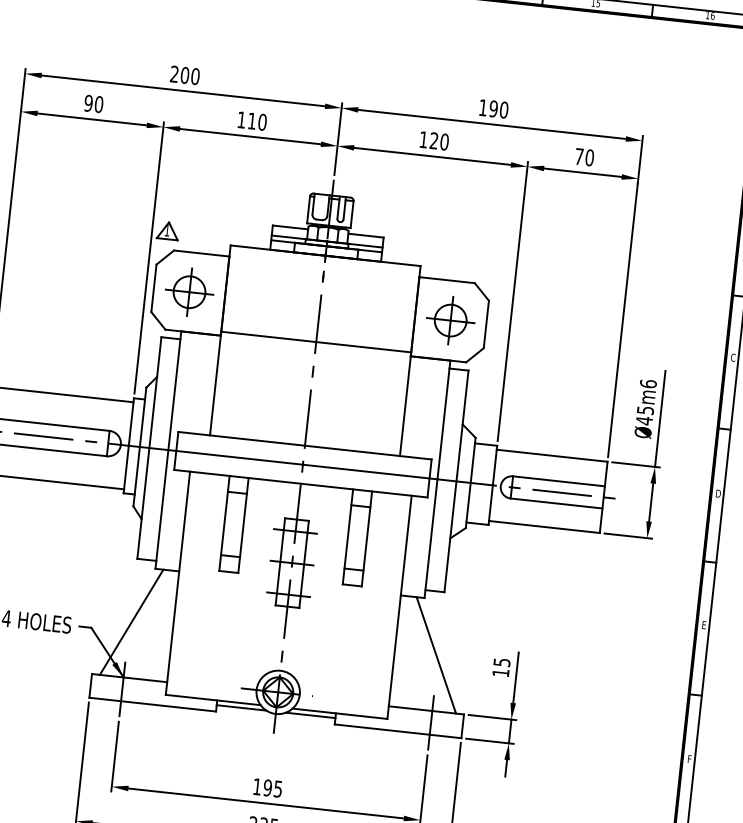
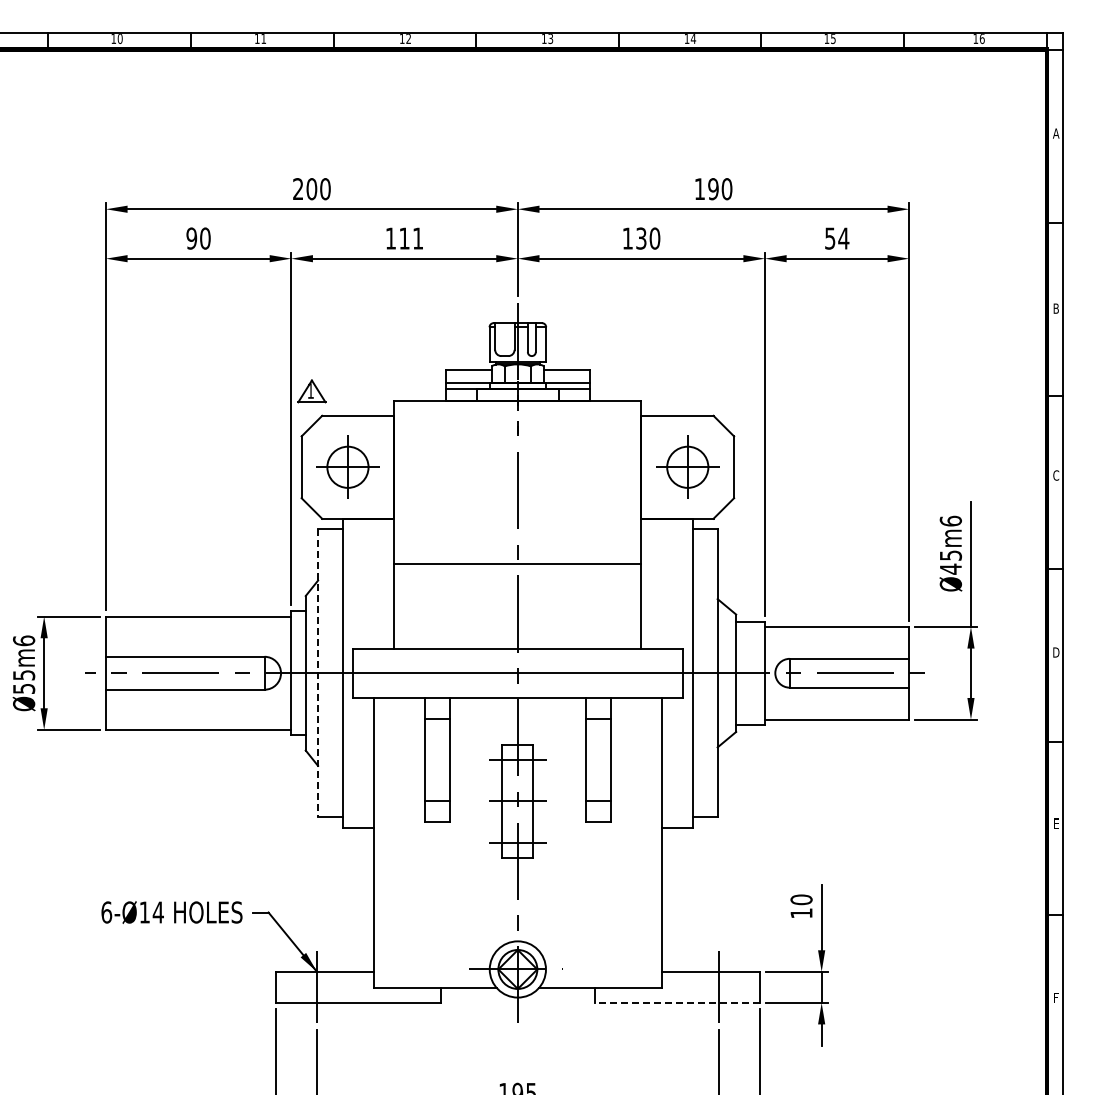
text: (262, 122) -> (417, 238), 110 -> 111
text: (434, 140) -> (641, 238), 120 -> 130
text: (584, 157) -> (837, 238), 70 -> 54
line: (315, 341) -> (517, 563), moved
line: (149, 448) -> (318, 673), solid -> dashed
line: (131, 622) -> (319, 899), removed
line: (435, 655) -> (715, 899), removed
text: (502, 662) -> (801, 899), 15 -> 10
line: (241, 707) -> (472, 994), removed
line: (310, 715) -> (562, 994), removed
line: (397, 731) -> (676, 1002), solid -> dashed

